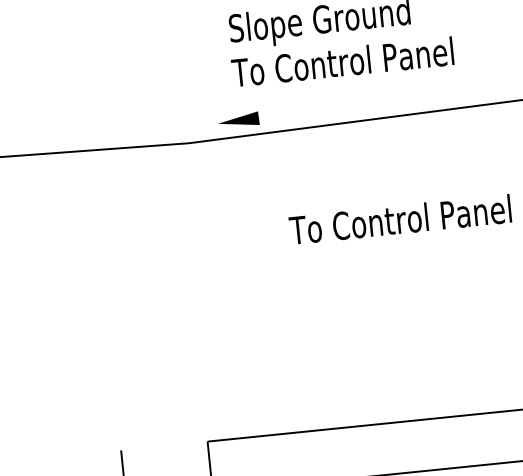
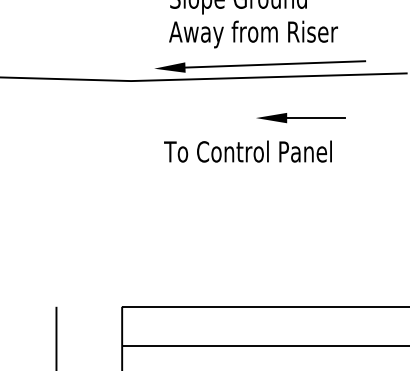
text: (344, 65) -> (253, 34), To Control Panel -> Away from Riser
line: (377, 102) -> (275, 64), added
part: (417, 169) -> (300, 118), added
text: (399, 219) -> (247, 151), moved

